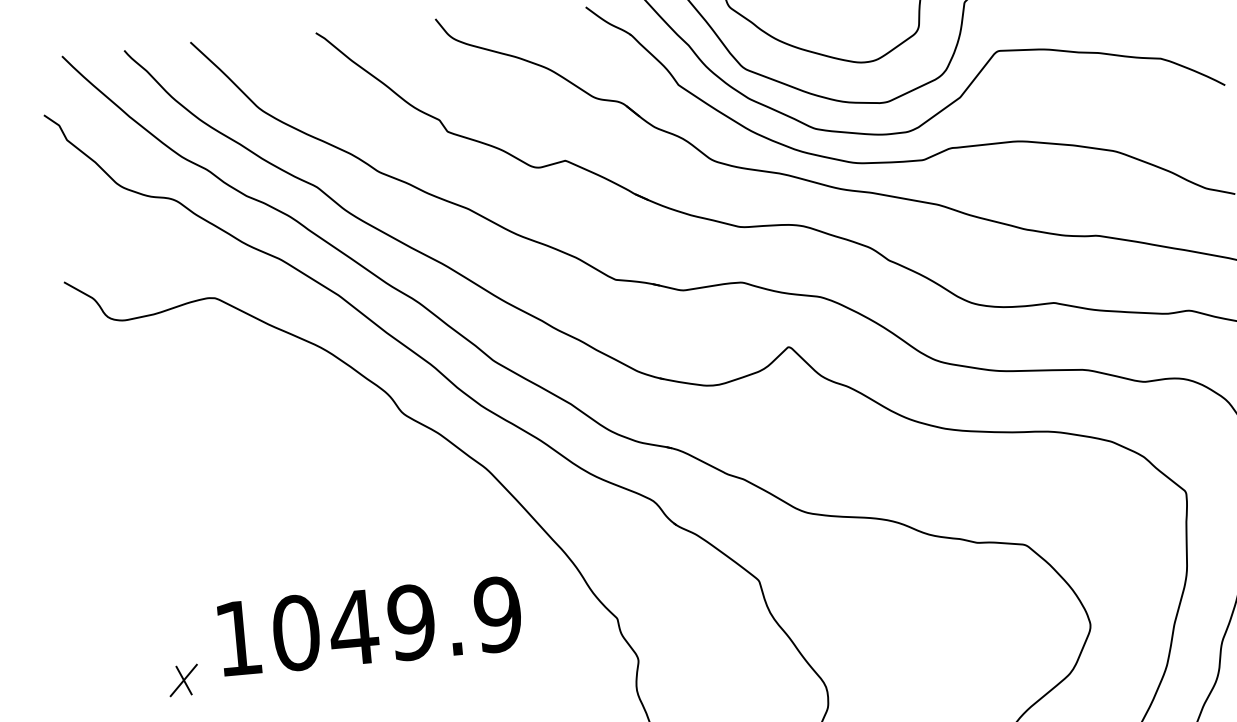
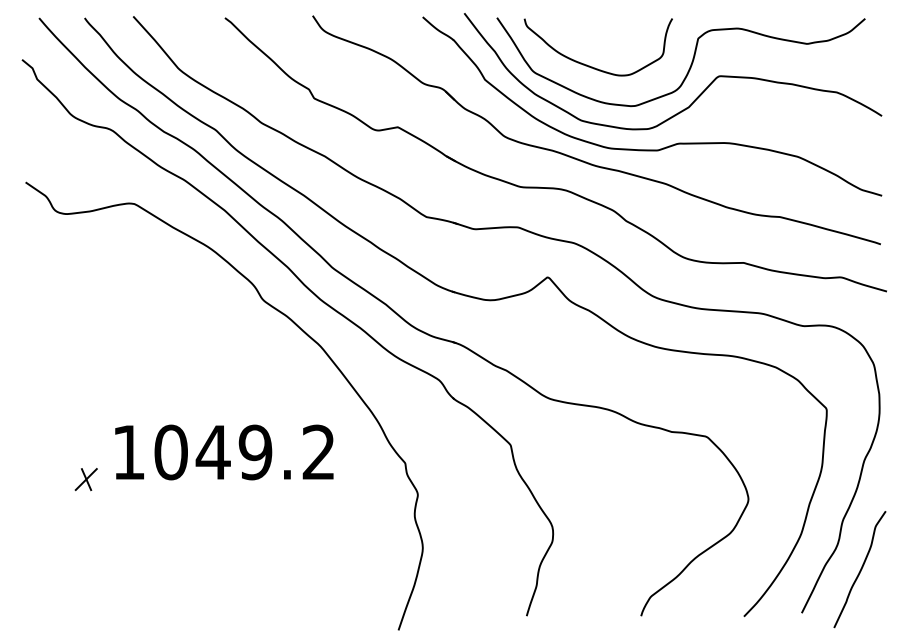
text: (497, 614) -> (318, 452), 1049.9 -> 1049.2

